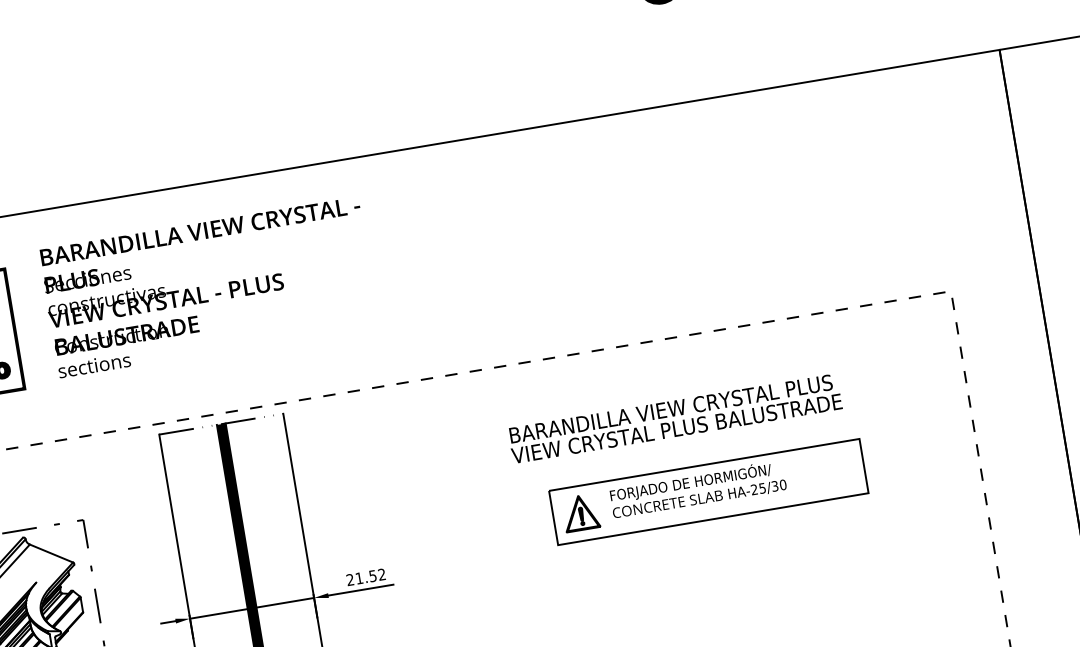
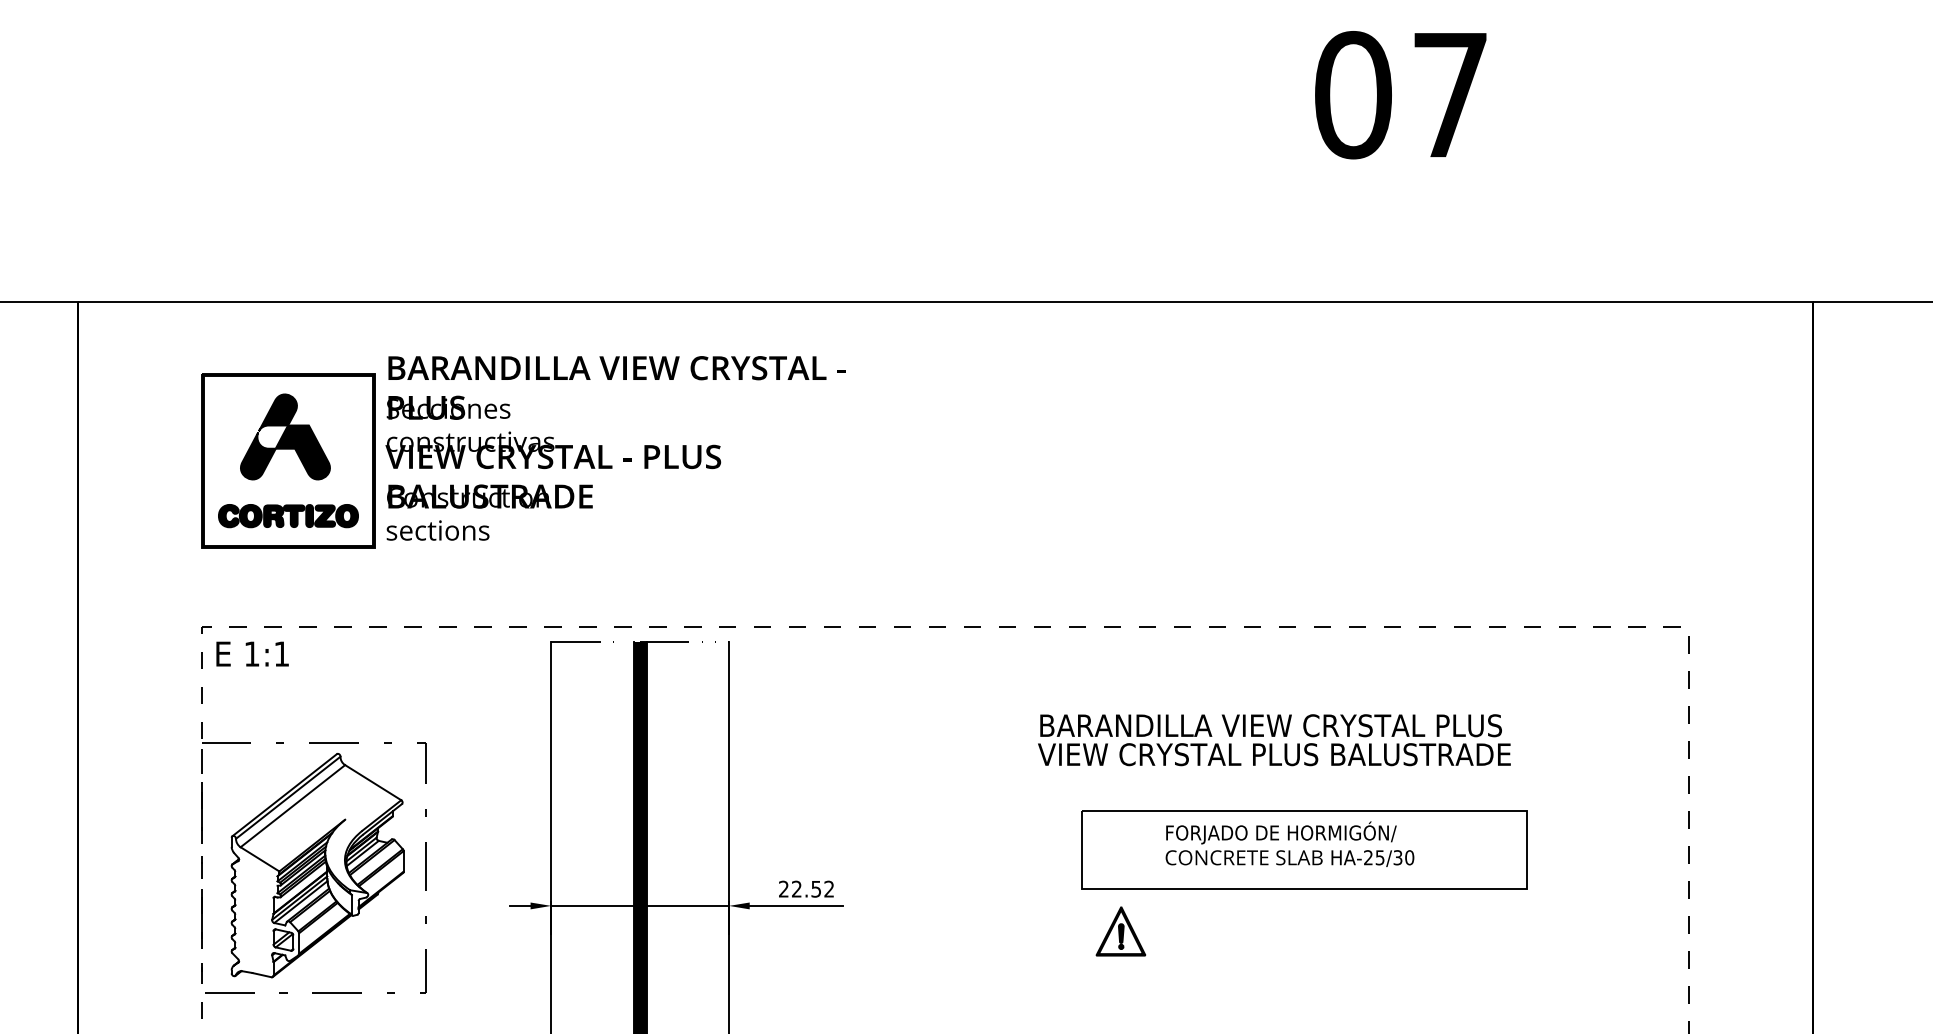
text: (208, 287) -> (615, 448), moved
part: (580, 512) -> (1120, 931), moved
text: (359, 577) -> (796, 888), 21.52 -> 22.52

